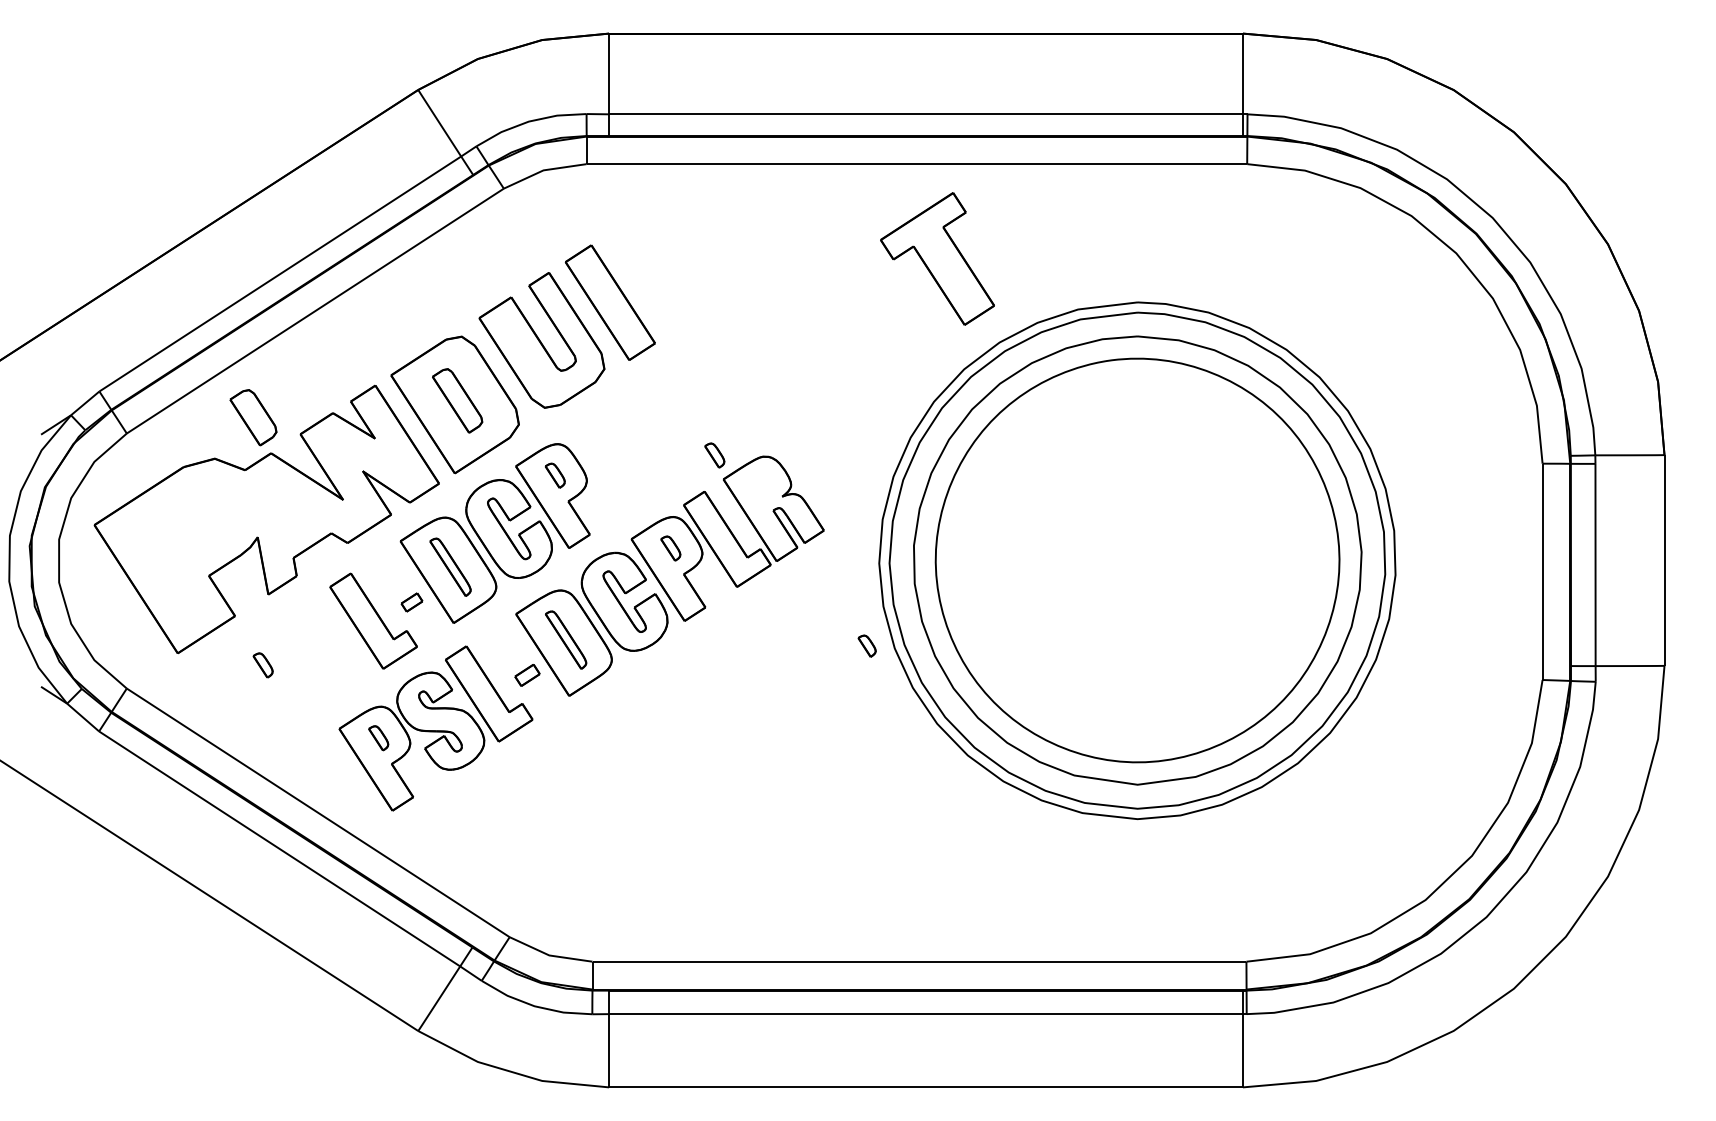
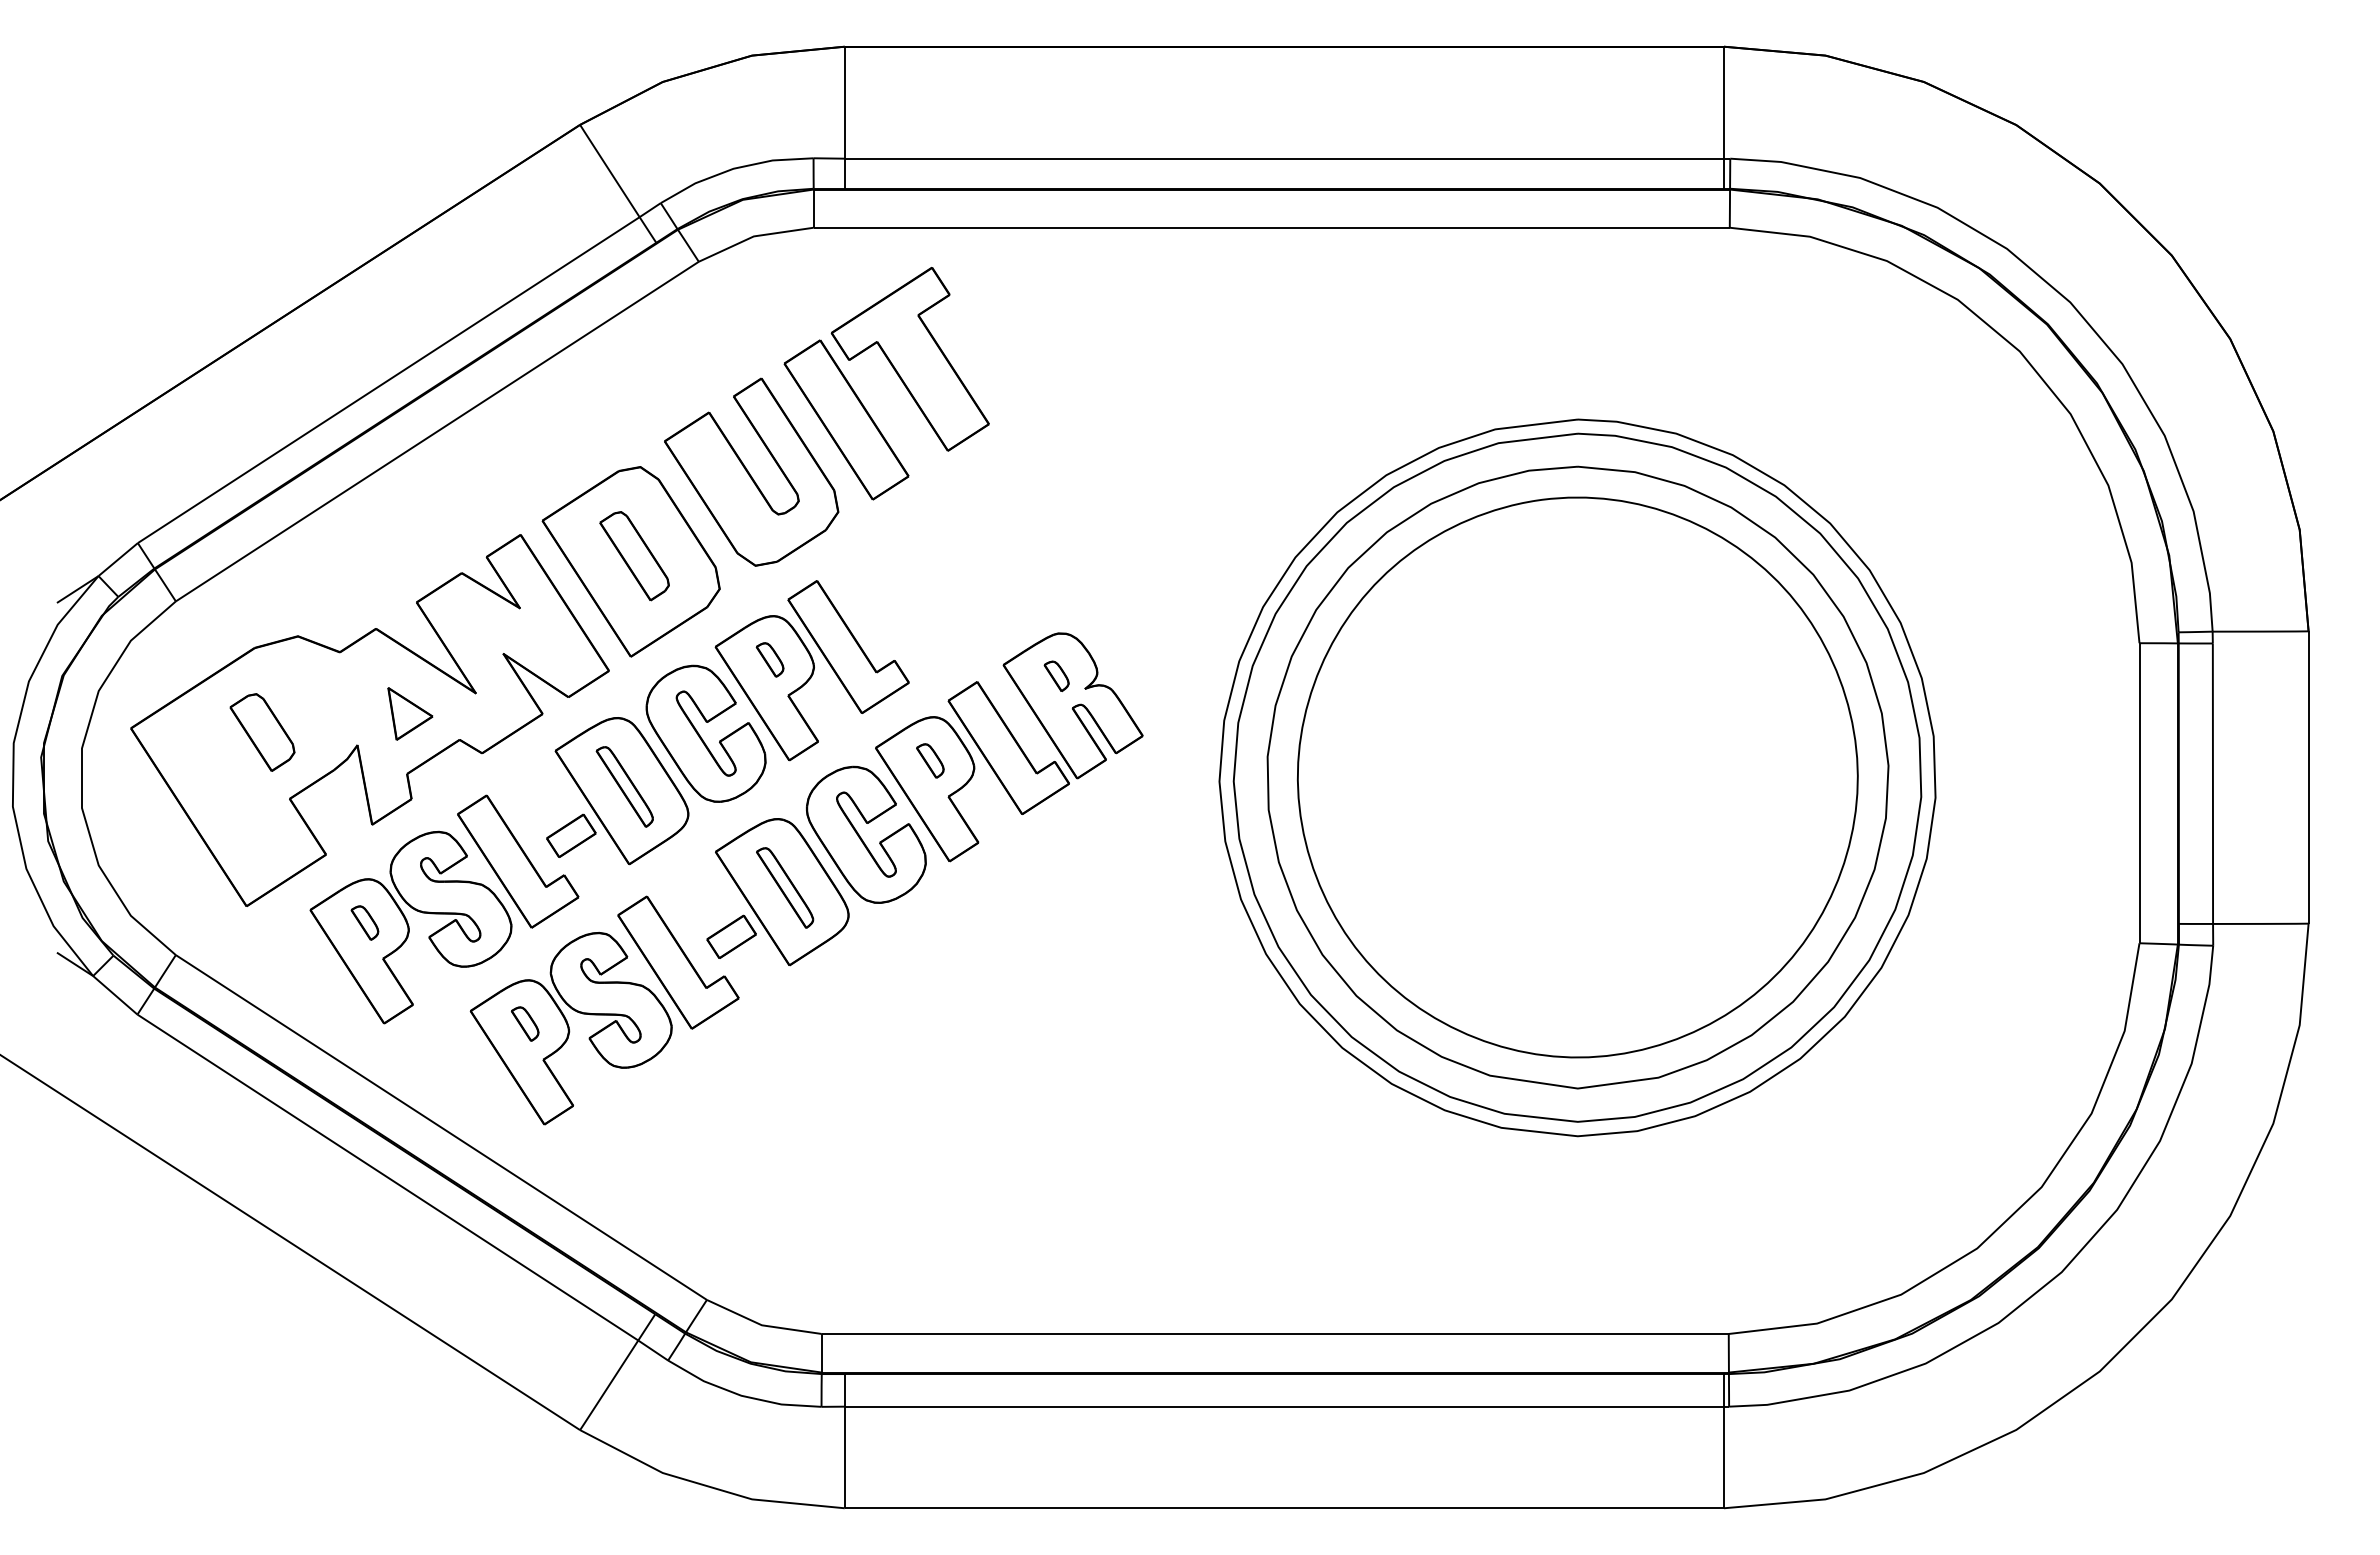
part: (936, 259) -> (909, 359), moved
part: (253, 417) -> (262, 732), moved
part: (714, 455) -> (991, 631), removed
part: (611, 466) -> (848, 646), added
part: (295, 514) -> (410, 713), added
part: (412, 602) -> (571, 835), size x1.67
part: (867, 646) -> (1056, 676), moved
part: (295, 668) -> (410, 927), added
part: (527, 675) -> (731, 936), size x1.43

